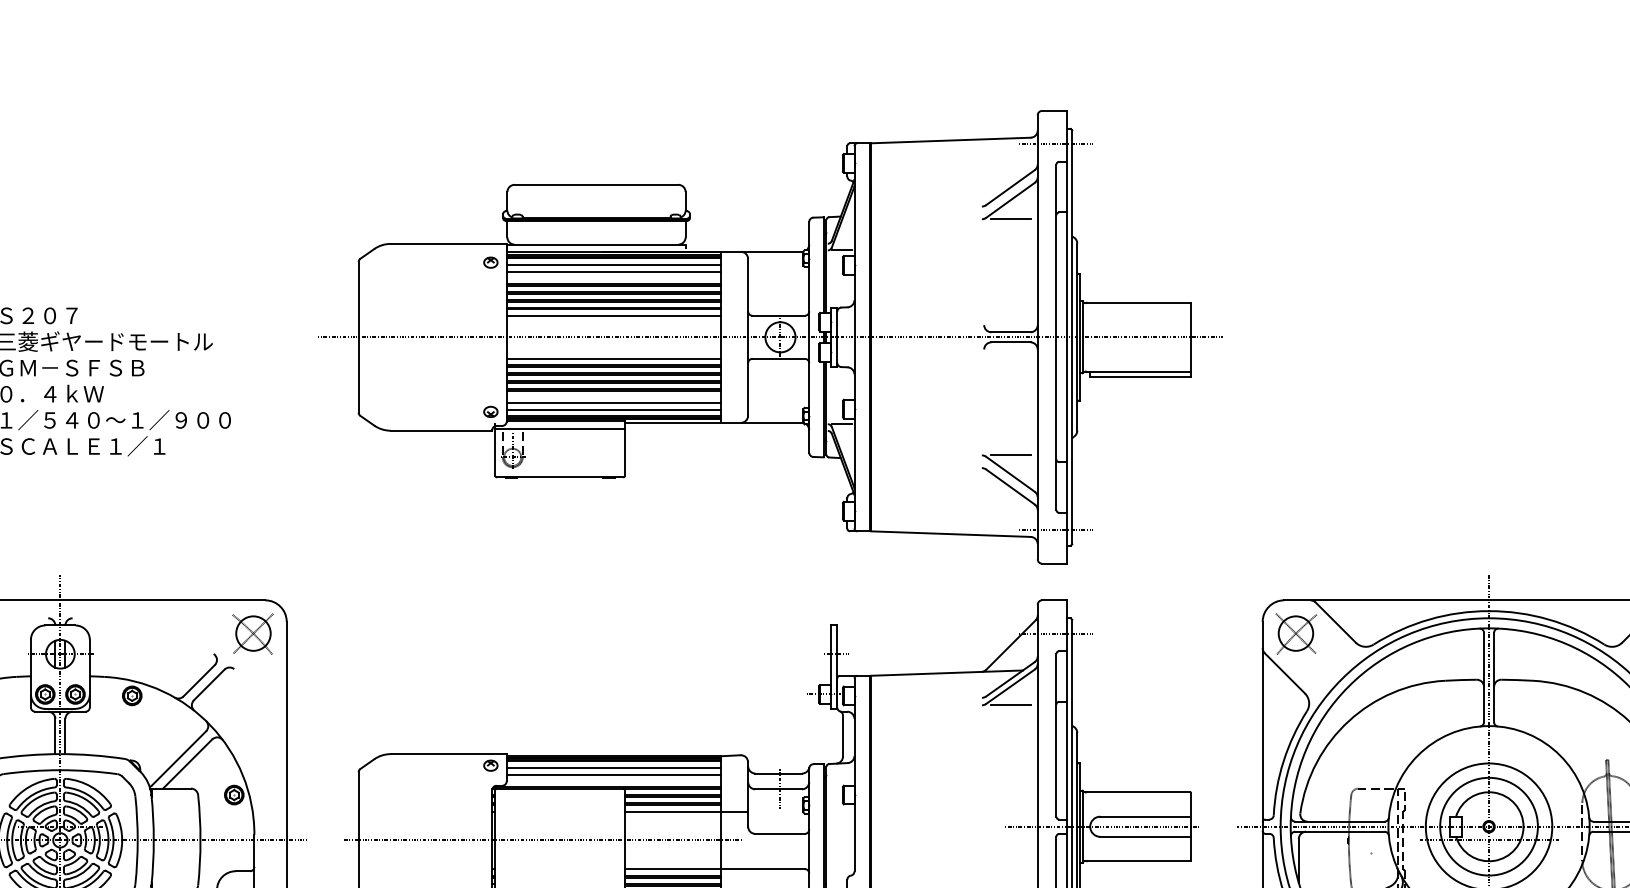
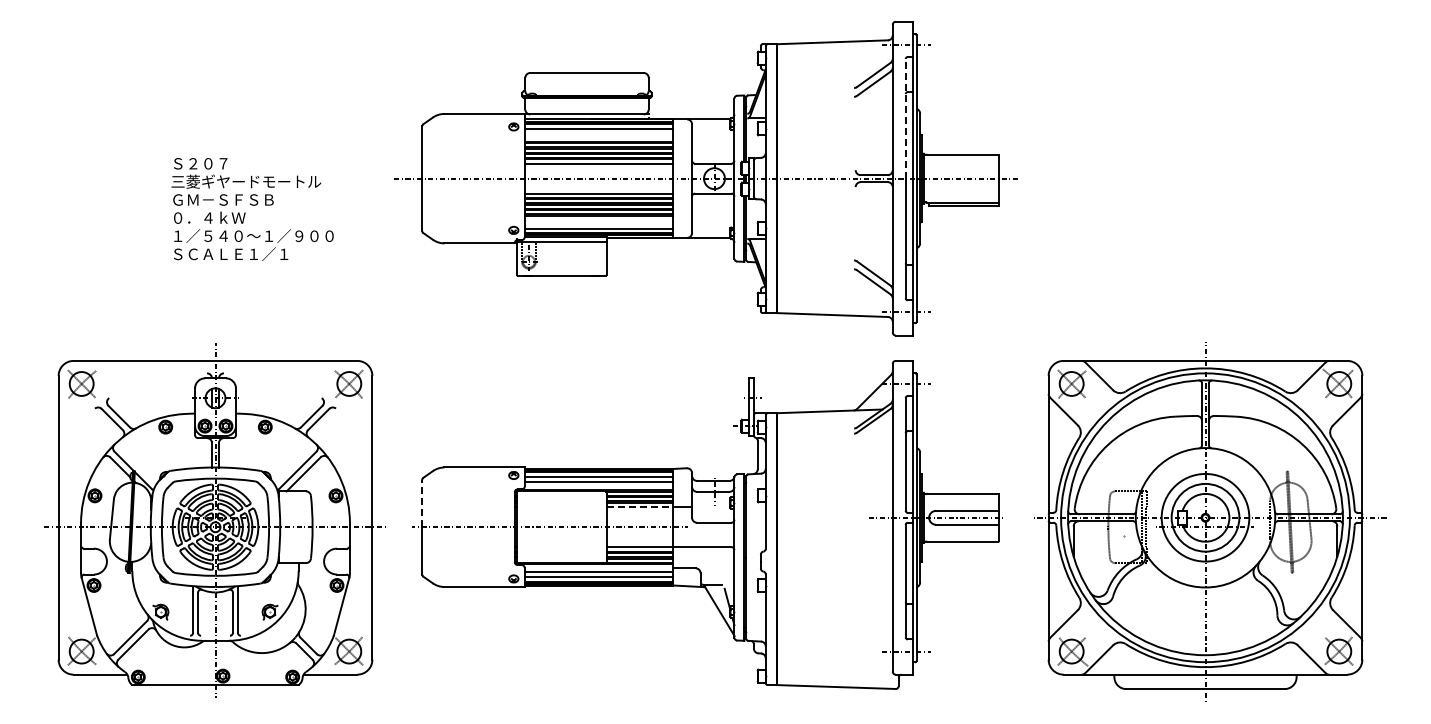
line: (1011, 218) -> (874, 96), removed
line: (1056, 250) -> (905, 118), solid -> dashed
line: (613, 272) -> (598, 133), removed
line: (613, 402) -> (598, 223), removed
line: (1011, 455) -> (874, 260), removed
line: (1011, 705) -> (874, 433), removed
line: (359, 806) -> (422, 503), solid -> dashed
line: (673, 811) -> (640, 507), solid -> dashed

